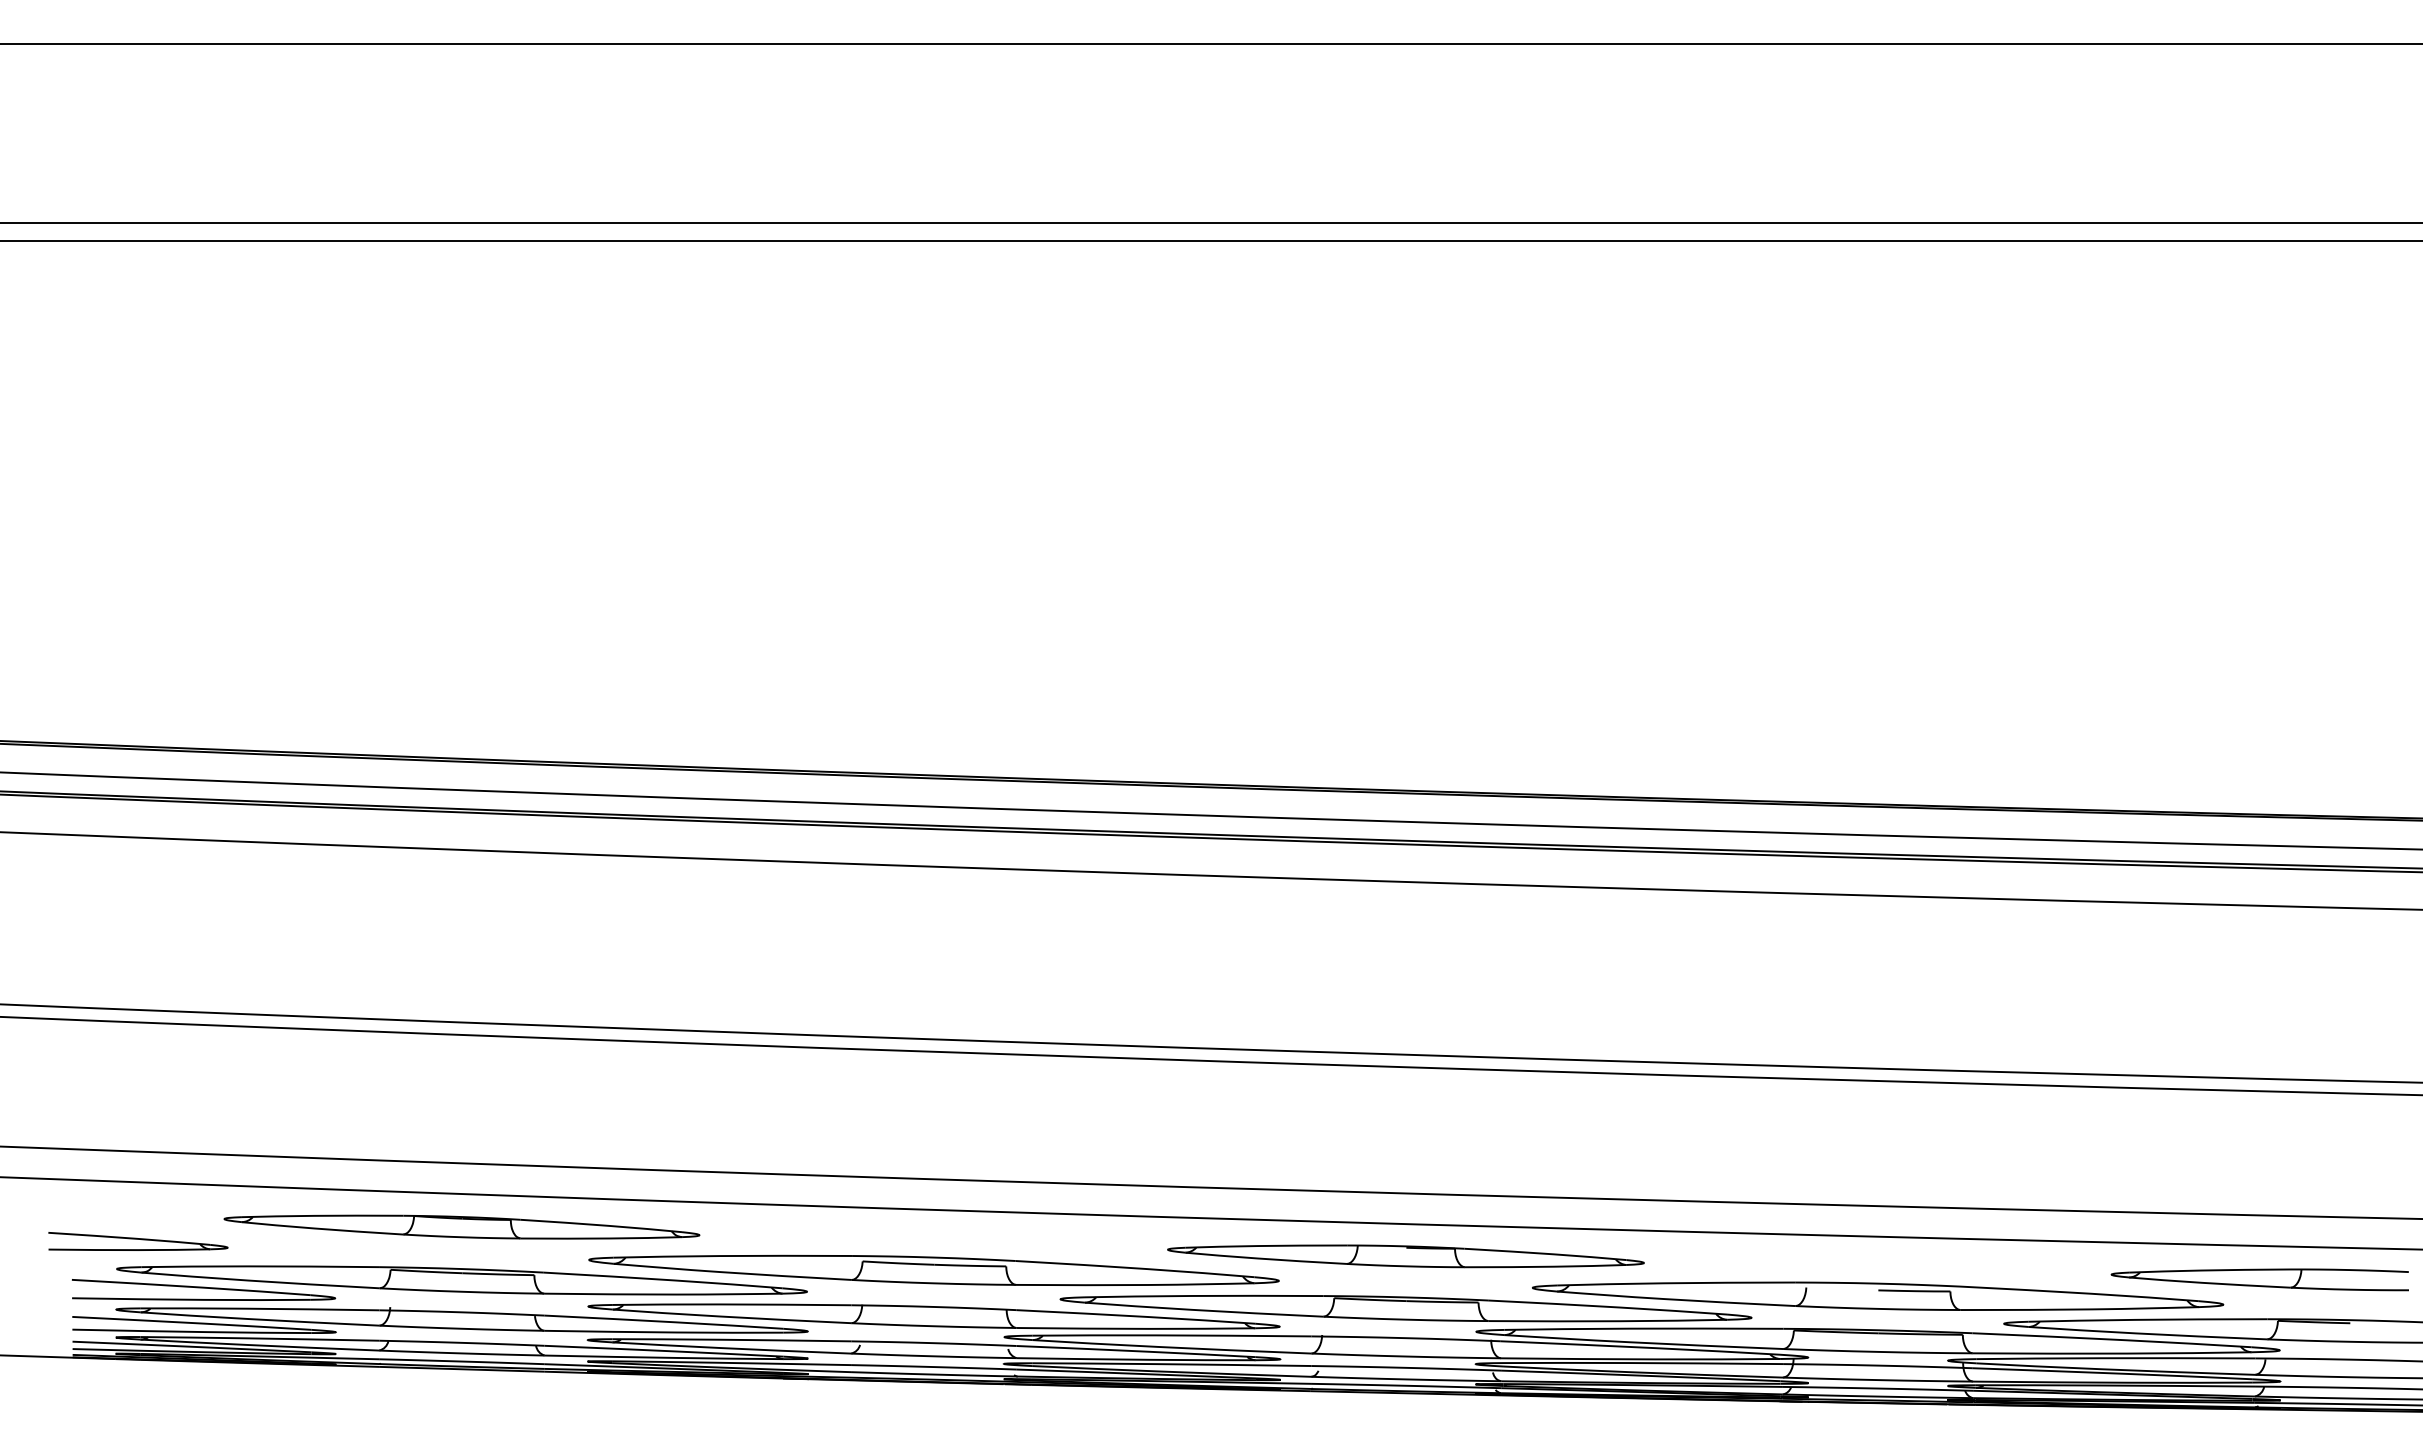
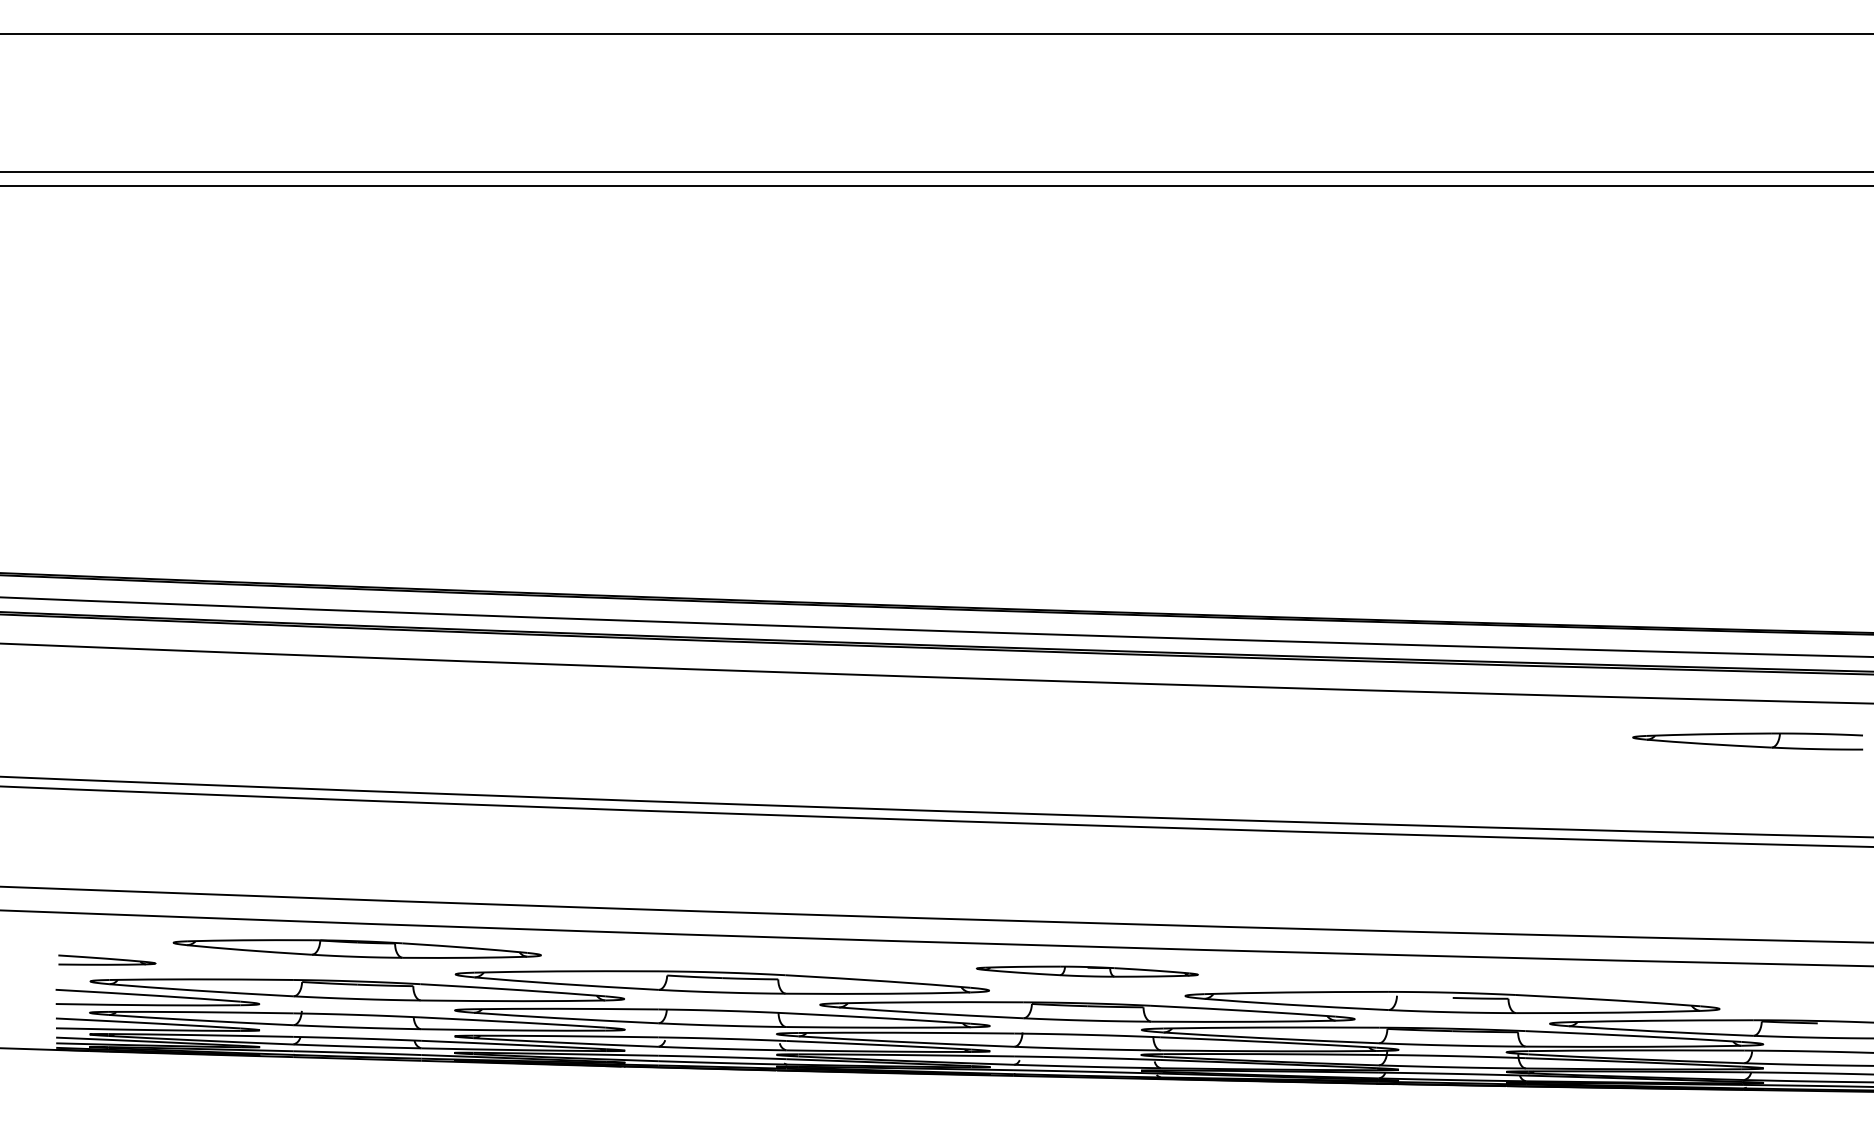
part: (138, 1241) -> (107, 960), size x0.7
part: (1405, 1256) -> (1087, 971), size x0.6
part: (2259, 1279) -> (1747, 741), moved

